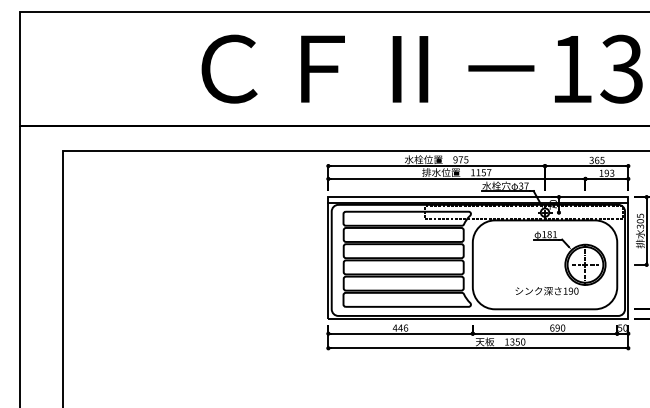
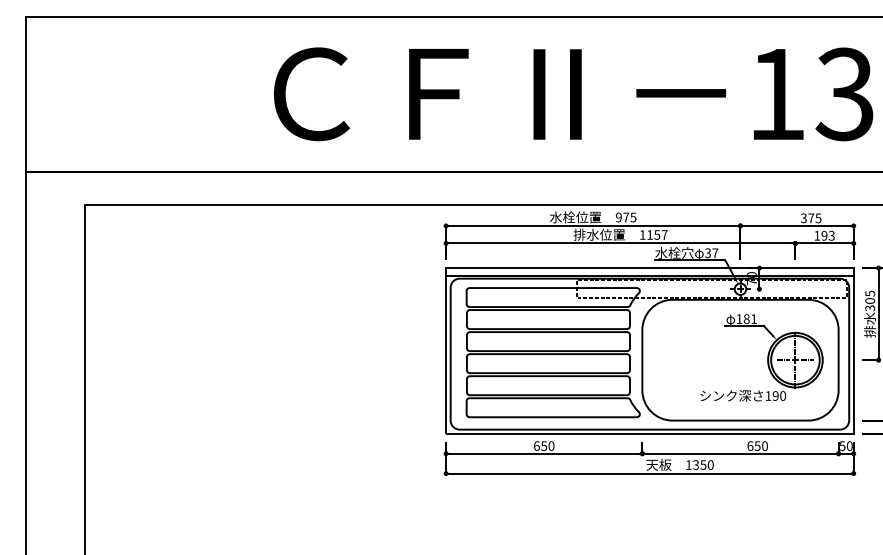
text: (597, 160) -> (811, 218), 365 -> 375
text: (557, 327) -> (757, 445), 690 -> 650
text: (400, 328) -> (543, 446), 446 -> 650

